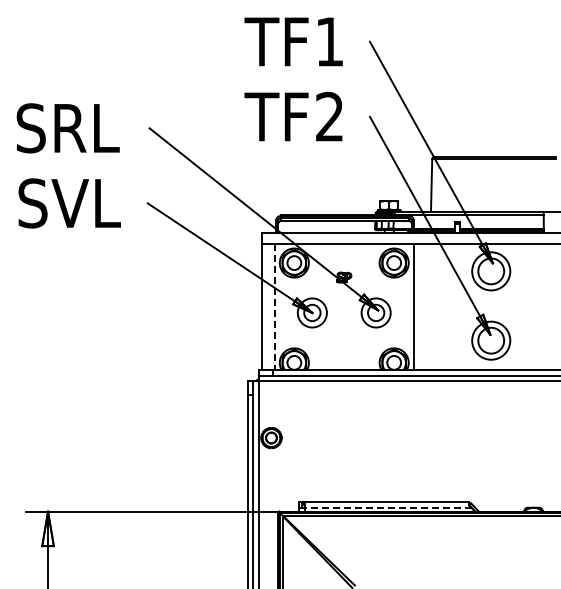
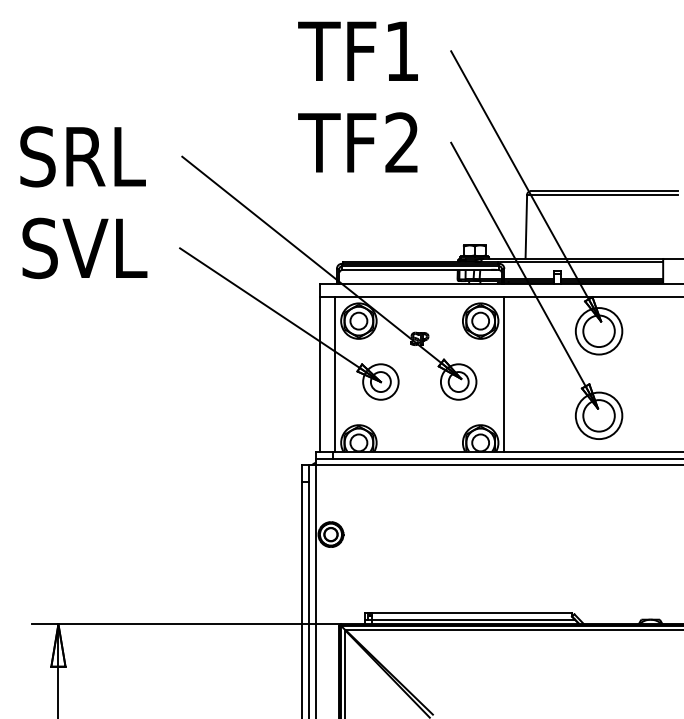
line: (274, 307) -> (334, 375), dashed -> solid
line: (387, 507) -> (472, 619), dashed -> solid

